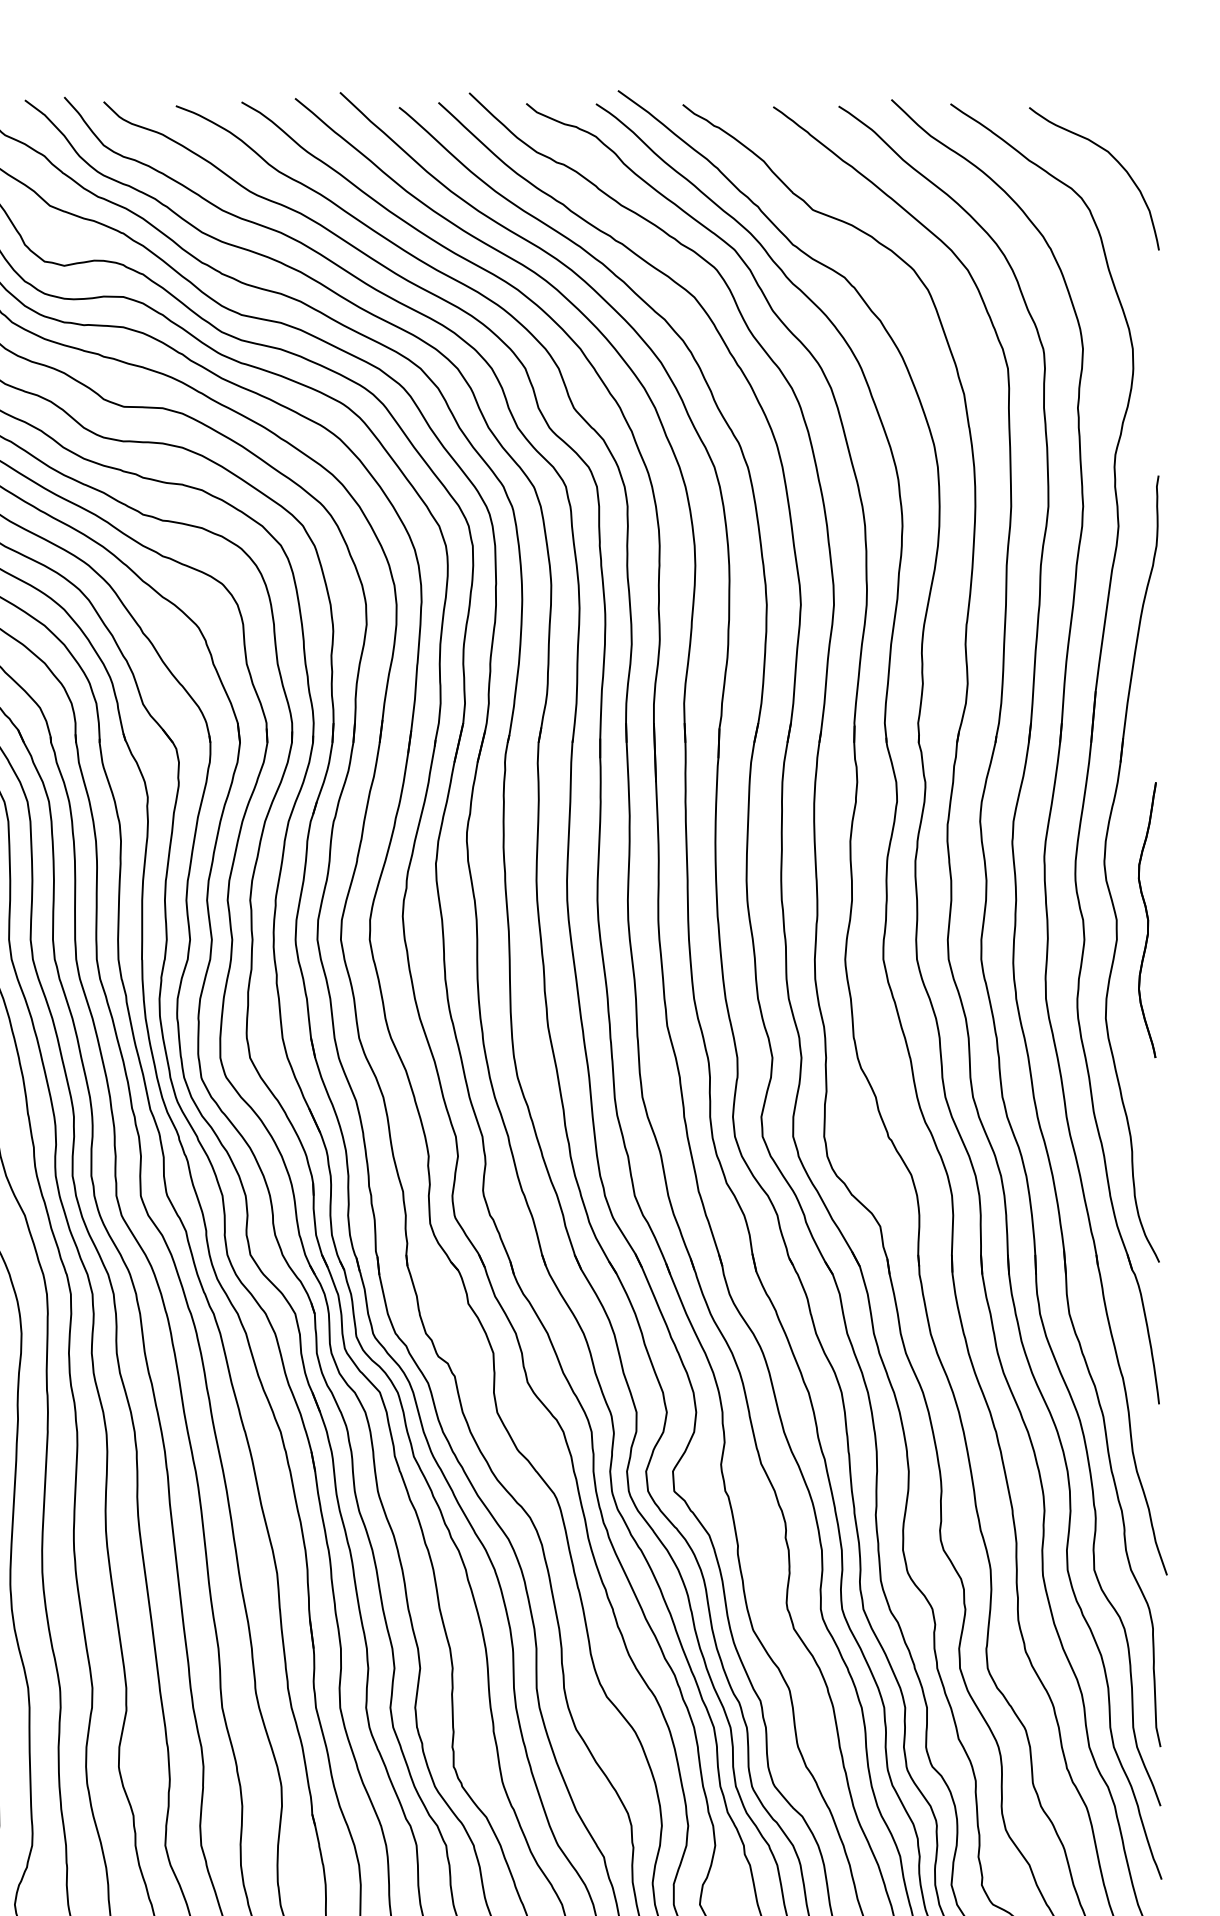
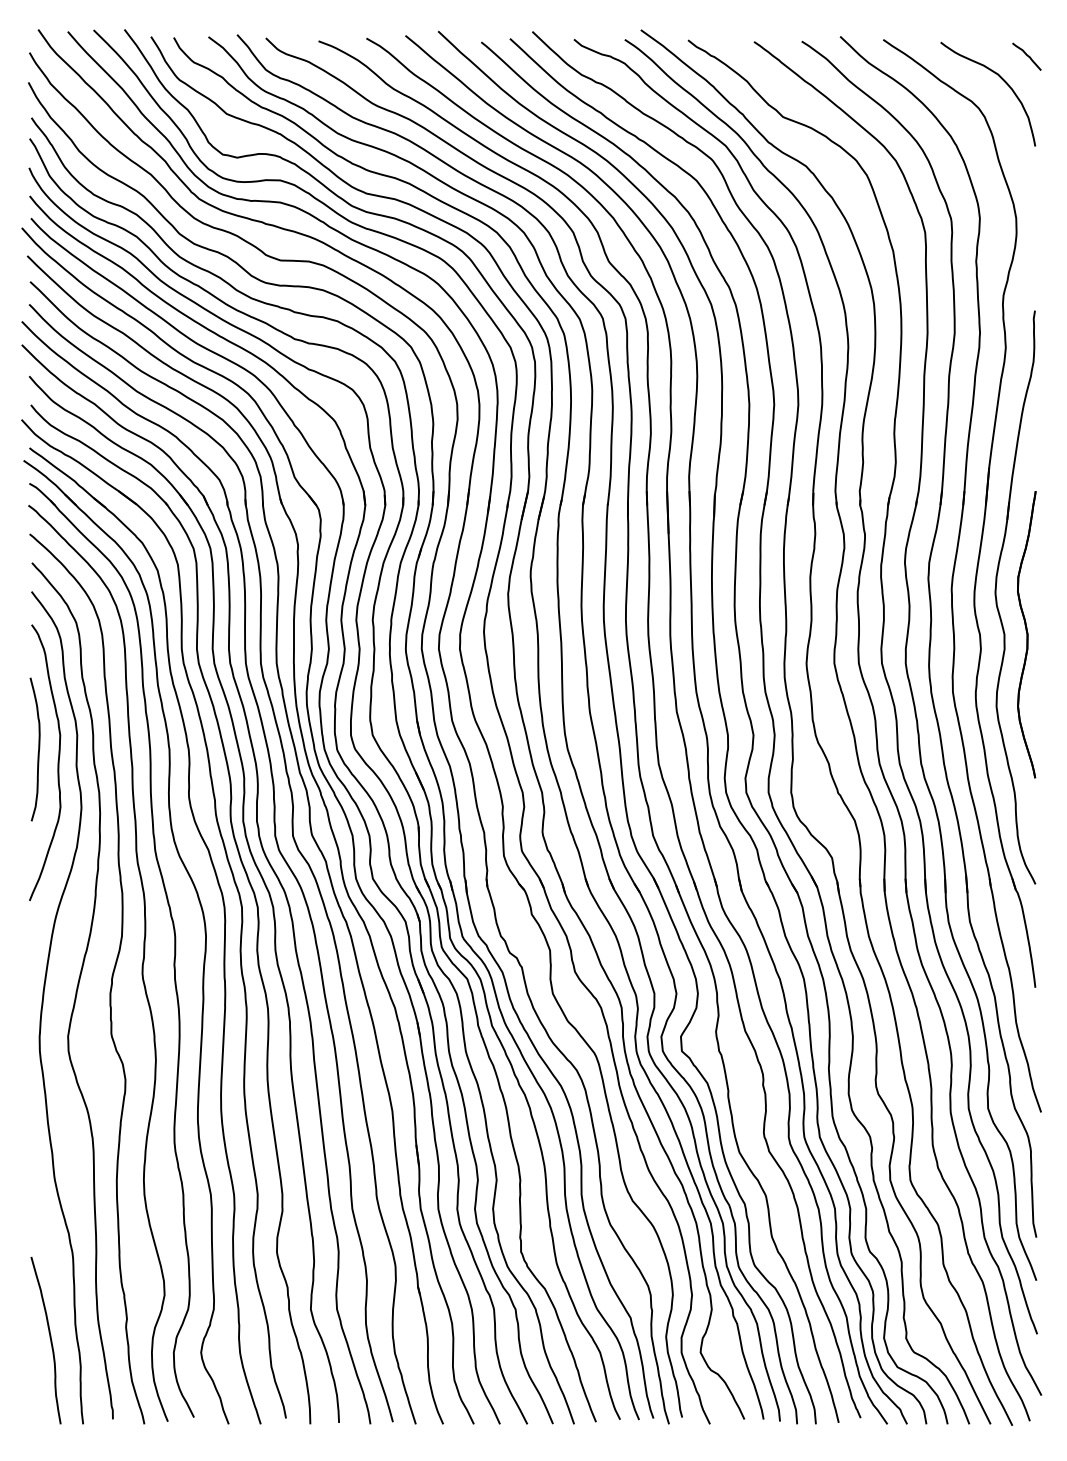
curve: (1146, 125) -> (1026, 55), added
part: (1146, 919) -> (1026, 634), size x1.43

